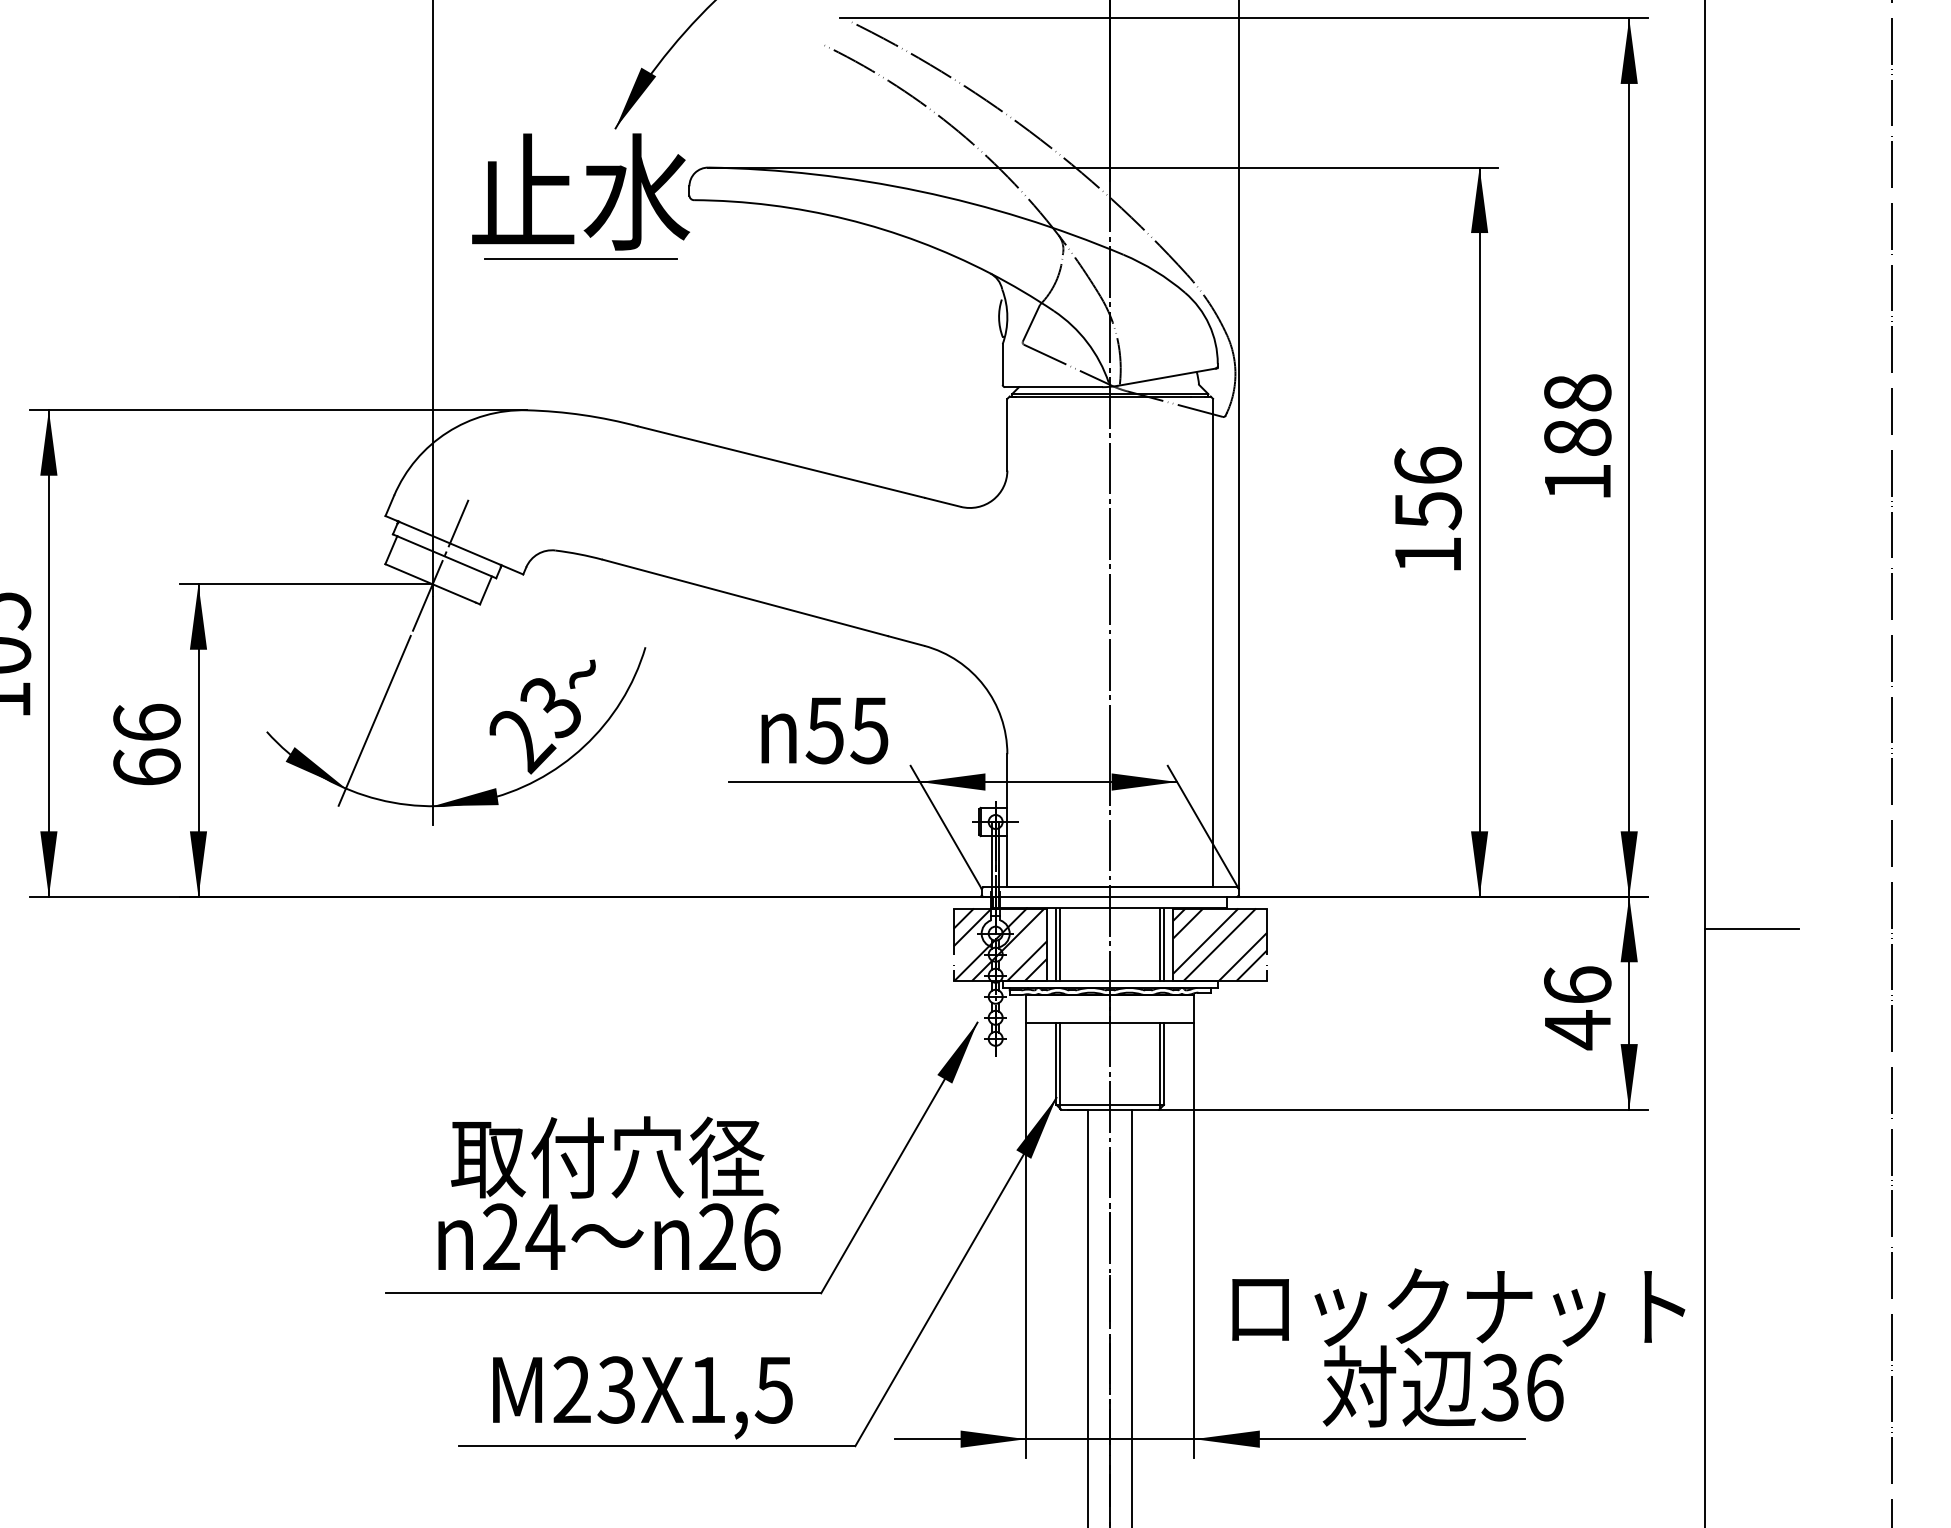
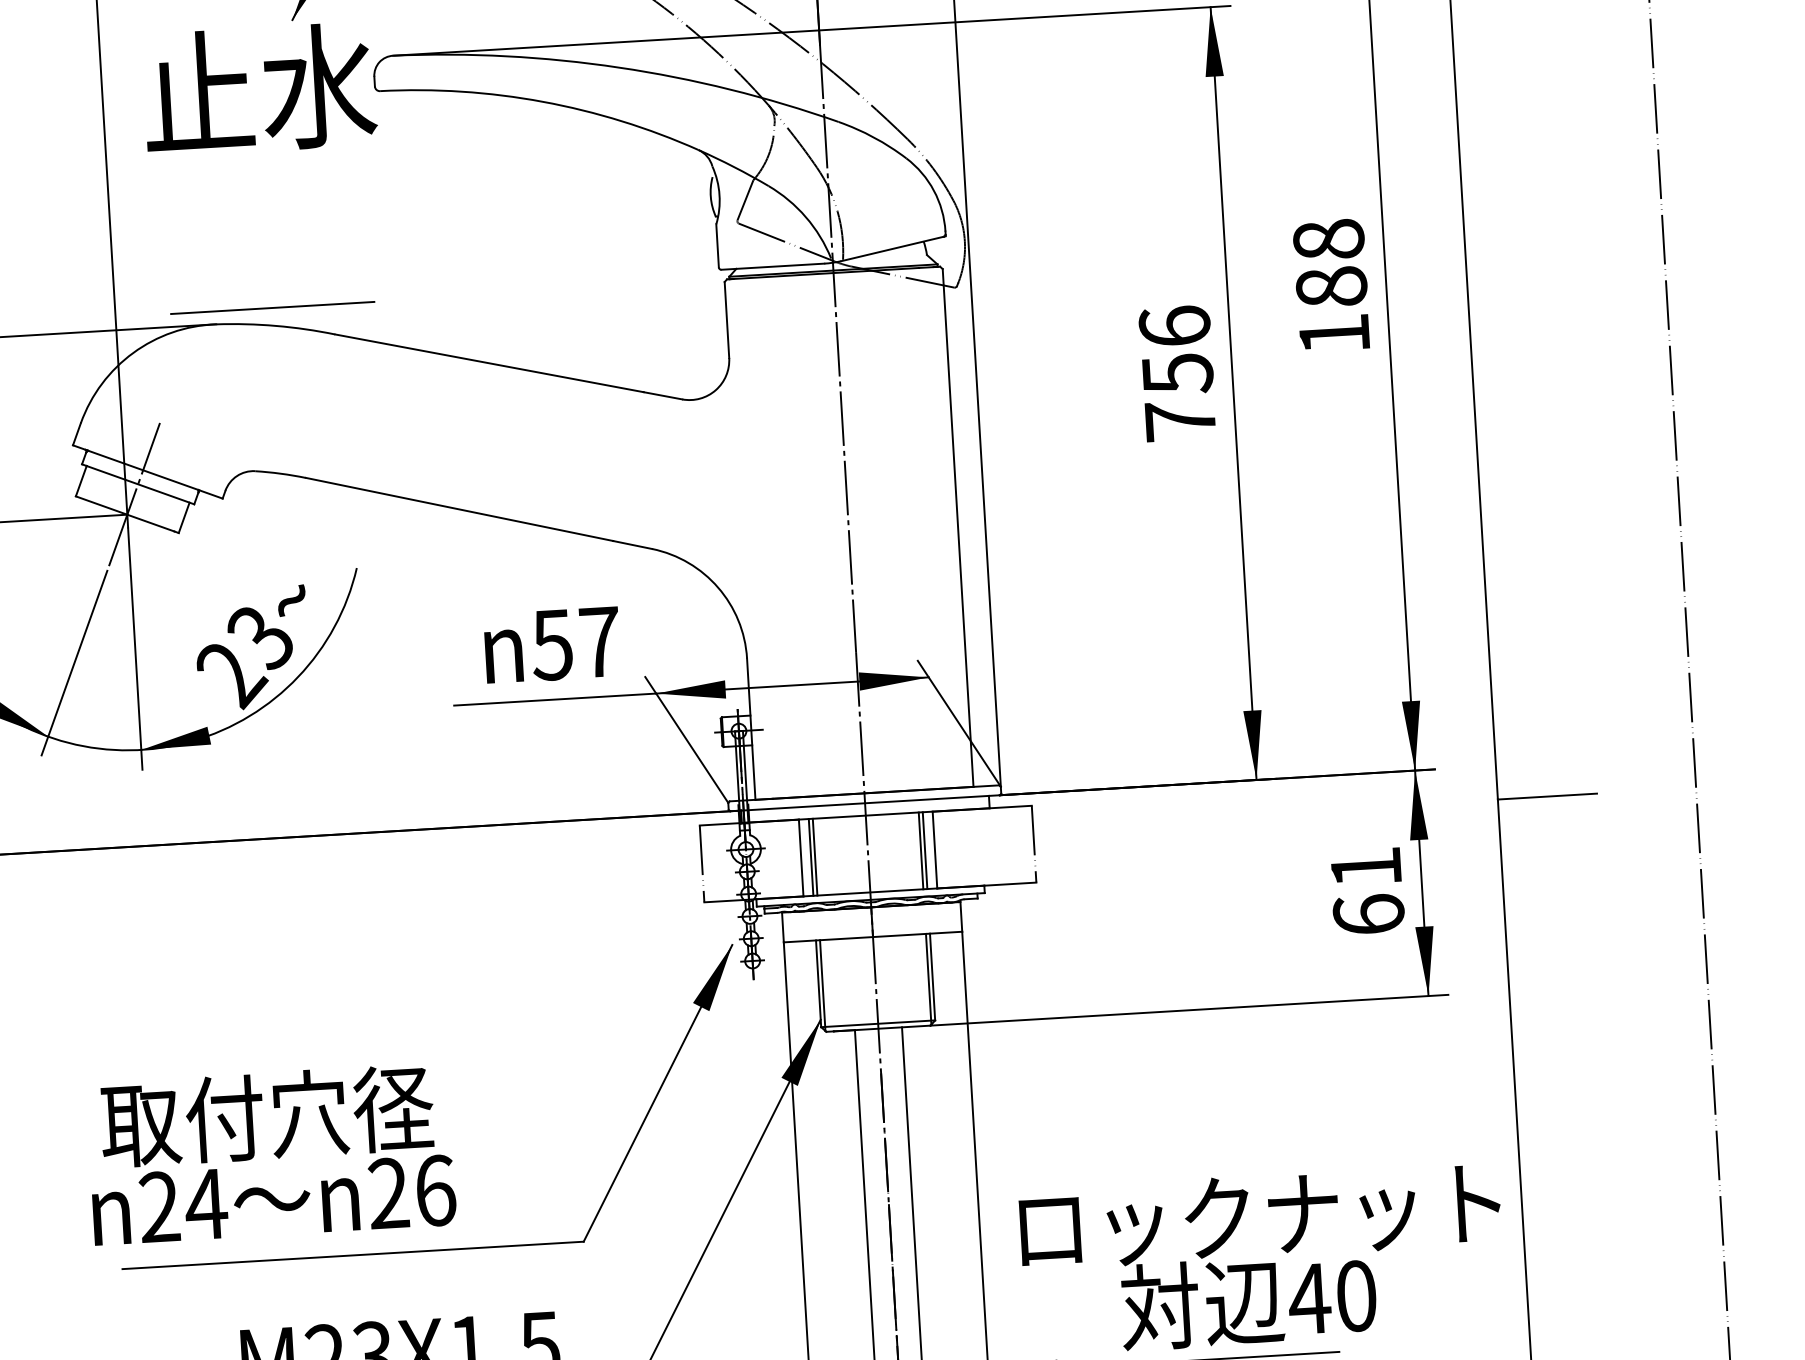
line: (580, 258) -> (272, 307), moved
text: (1427, 554) -> (1179, 420), 156 -> 756
text: (869, 730) -> (599, 642), 55 -> 57
hatch: (1000, 944) -> (751, 860), removed
hatch: (1219, 944) -> (983, 846), removed
text: (1577, 1008) -> (1367, 892), 46 -> 61
text: (609, 1193) -> (271, 1154), moved
text: (1521, 1387) -> (1331, 1297), 36 -> 40

